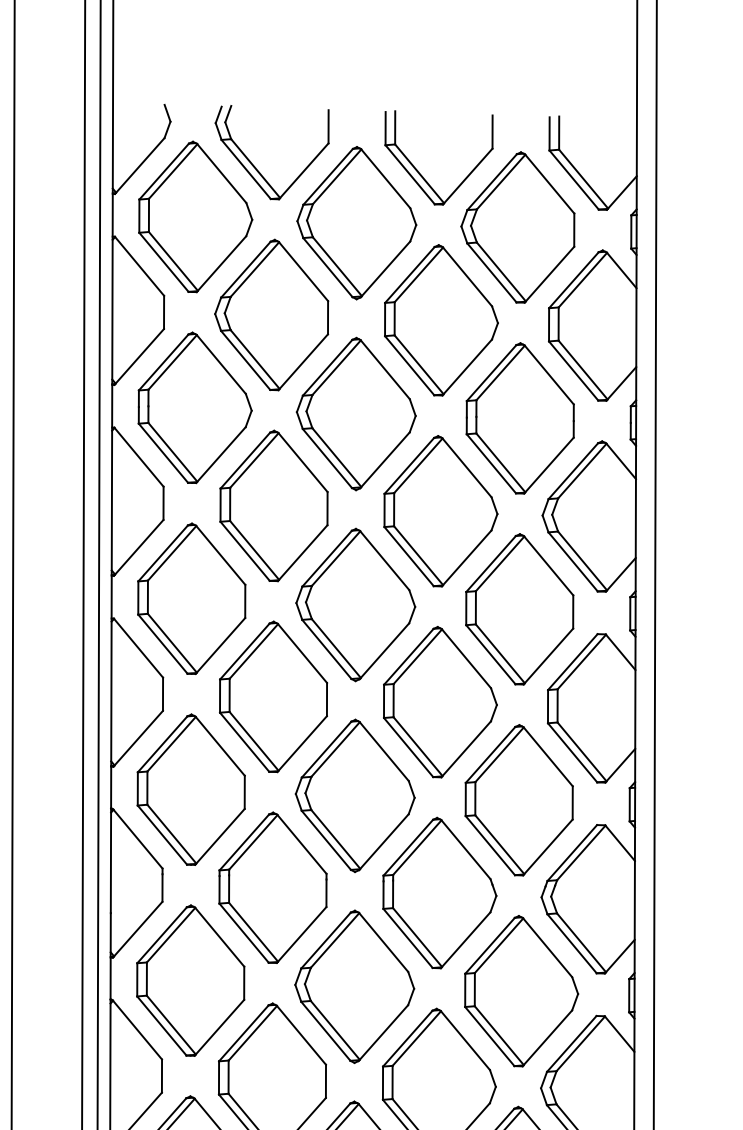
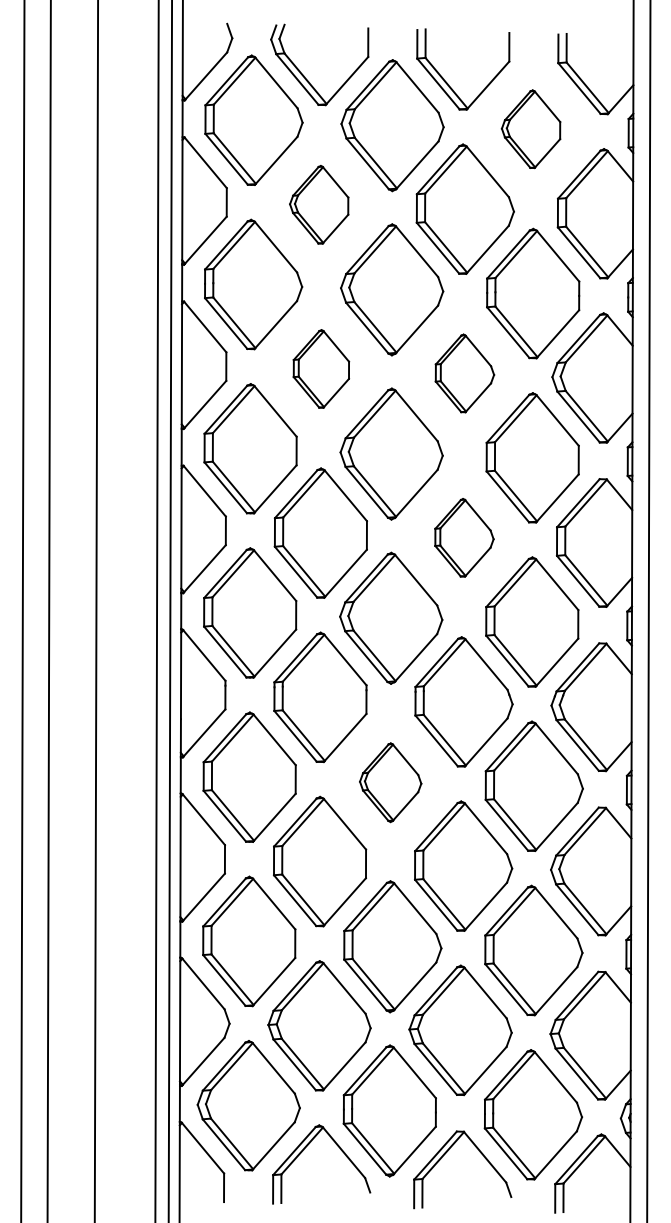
part: (517, 226) -> (530, 128), size x0.6
part: (270, 314) -> (318, 204), size x0.6
part: (274, 505) -> (321, 368), size x0.6
part: (440, 511) -> (464, 373), size x0.6
part: (440, 701) -> (464, 537), size x0.6
part: (354, 986) -> (390, 782), size x0.6

